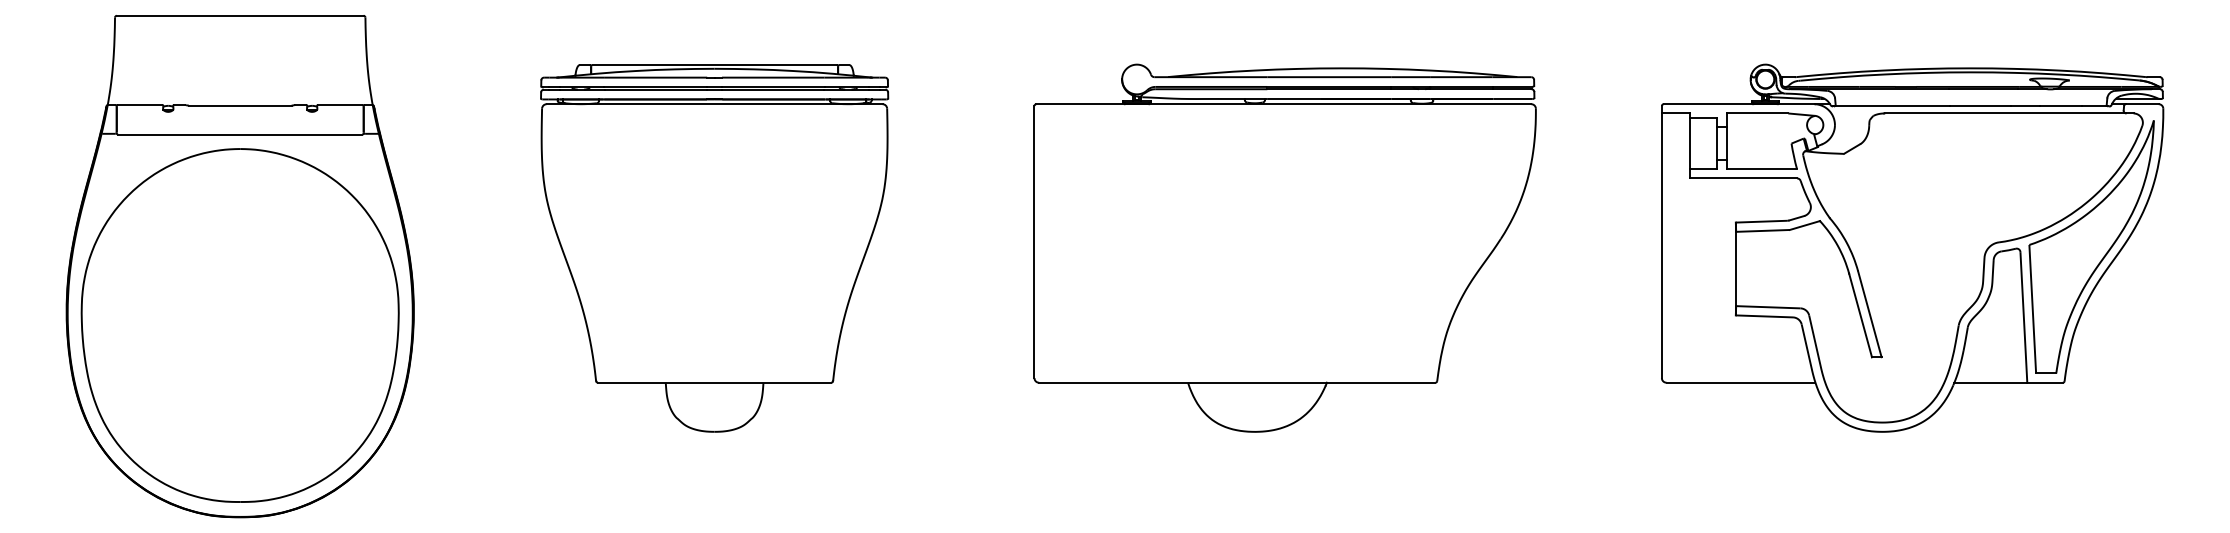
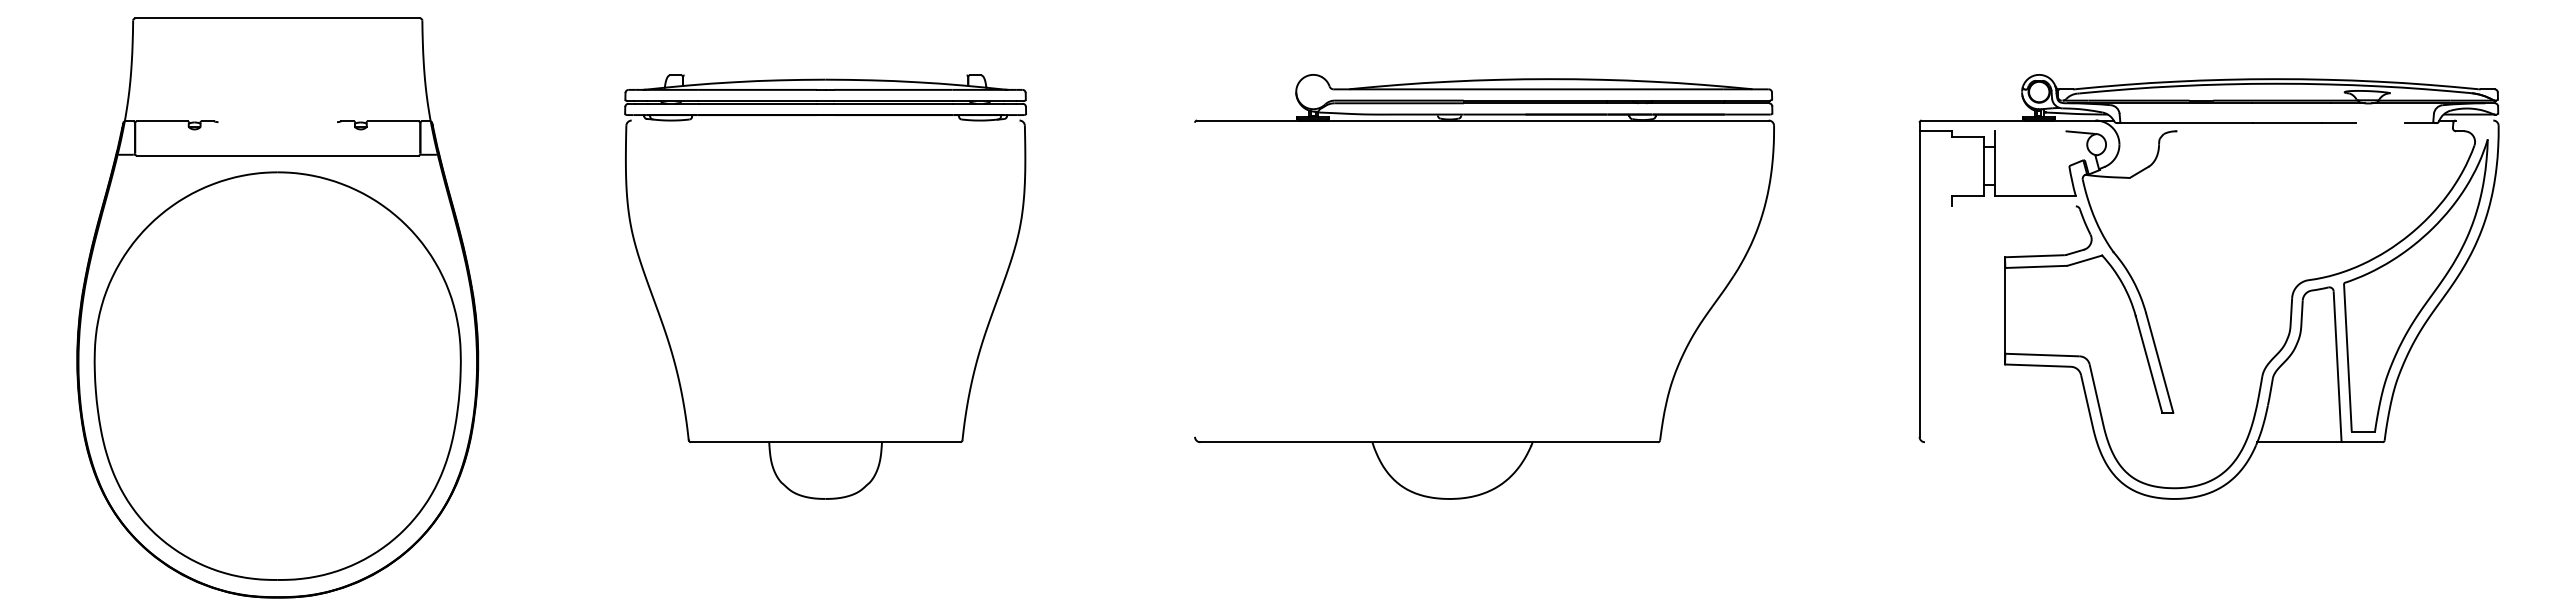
line: (714, 65) -> (825, 75), removed
line: (714, 104) -> (825, 120), removed
line: (2142, 104) -> (2474, 120), removed
line: (240, 105) -> (277, 122), removed
line: (2060, 106) -> (2380, 123), removed
line: (1757, 113) -> (2029, 131), removed
line: (2005, 113) -> (2316, 131), removed
line: (1689, 143) -> (1951, 165), removed
line: (1743, 178) -> (2013, 206), removed
line: (1034, 241) -> (1195, 279), removed
line: (1740, 382) -> (2010, 442), removed

